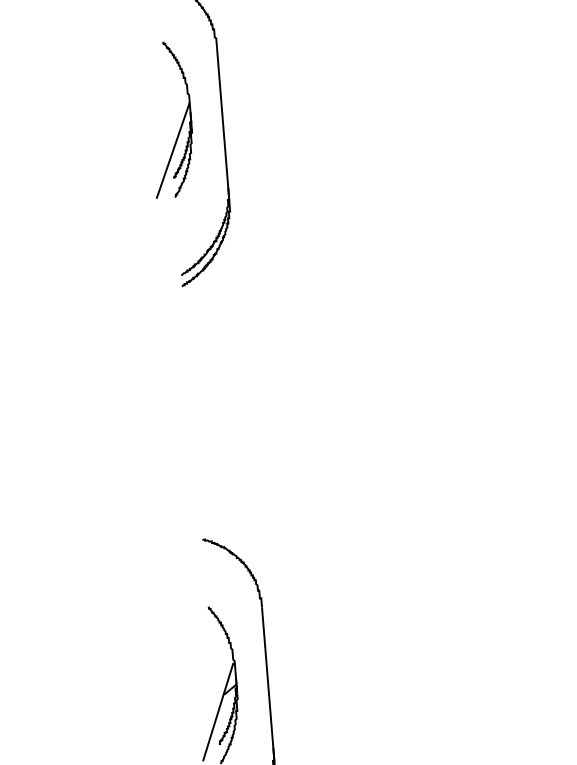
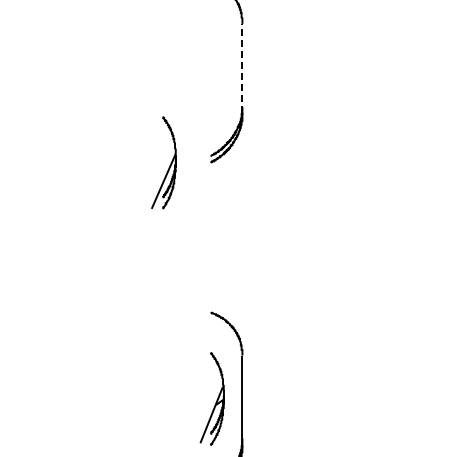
part: (180, 123) -> (169, 165), moved
line: (223, 123) -> (242, 68), solid -> dashed

